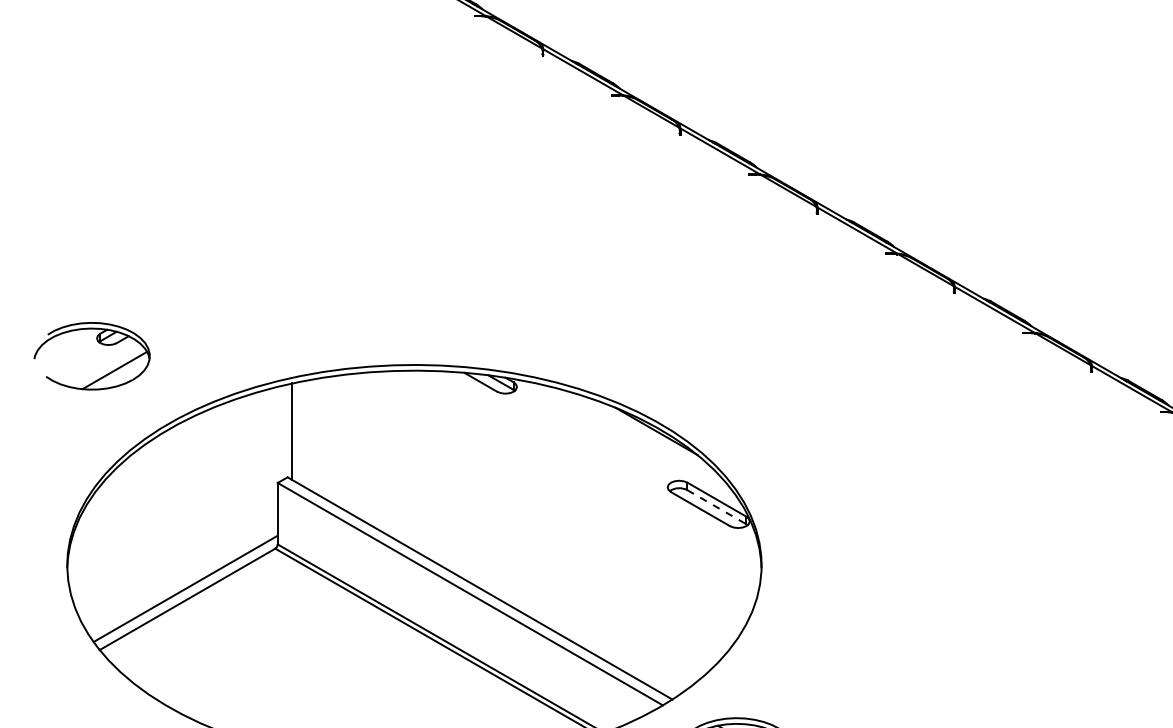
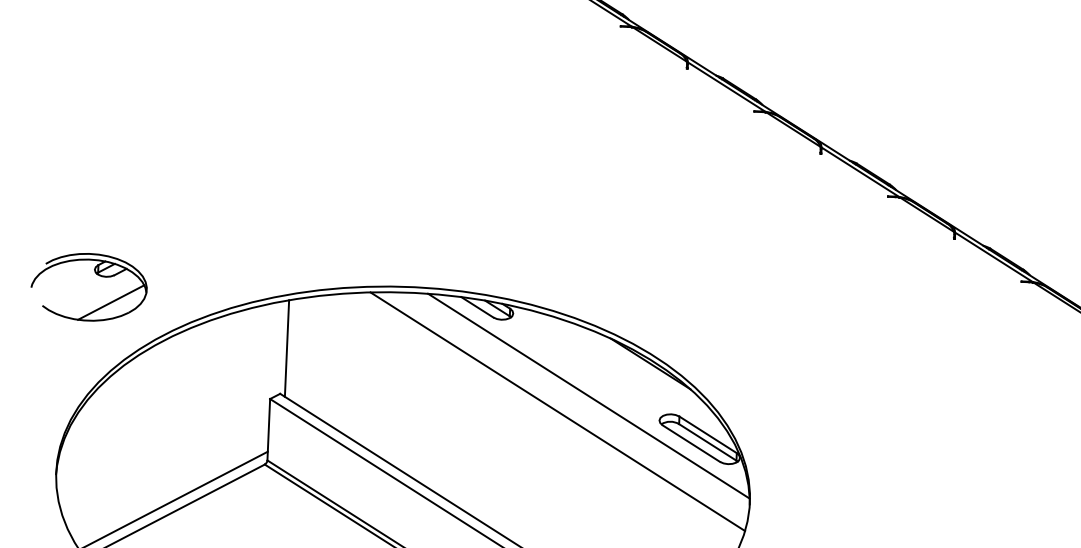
part: (98, 343) -> (96, 274), moved
line: (595, 465) -> (588, 395), added
line: (565, 483) -> (557, 412), added
line: (716, 507) -> (707, 442), dashed -> solid

